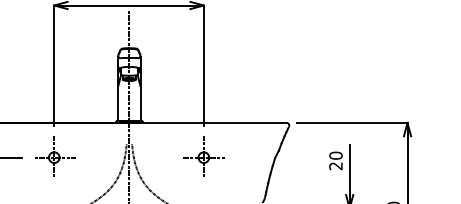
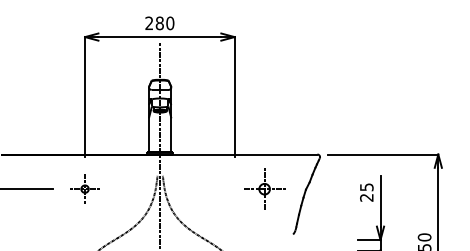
text: (335, 155) -> (366, 187), 20 -> 25
part: (53, 156) -> (84, 188), size x0.7
part: (203, 156) -> (264, 188), moved

